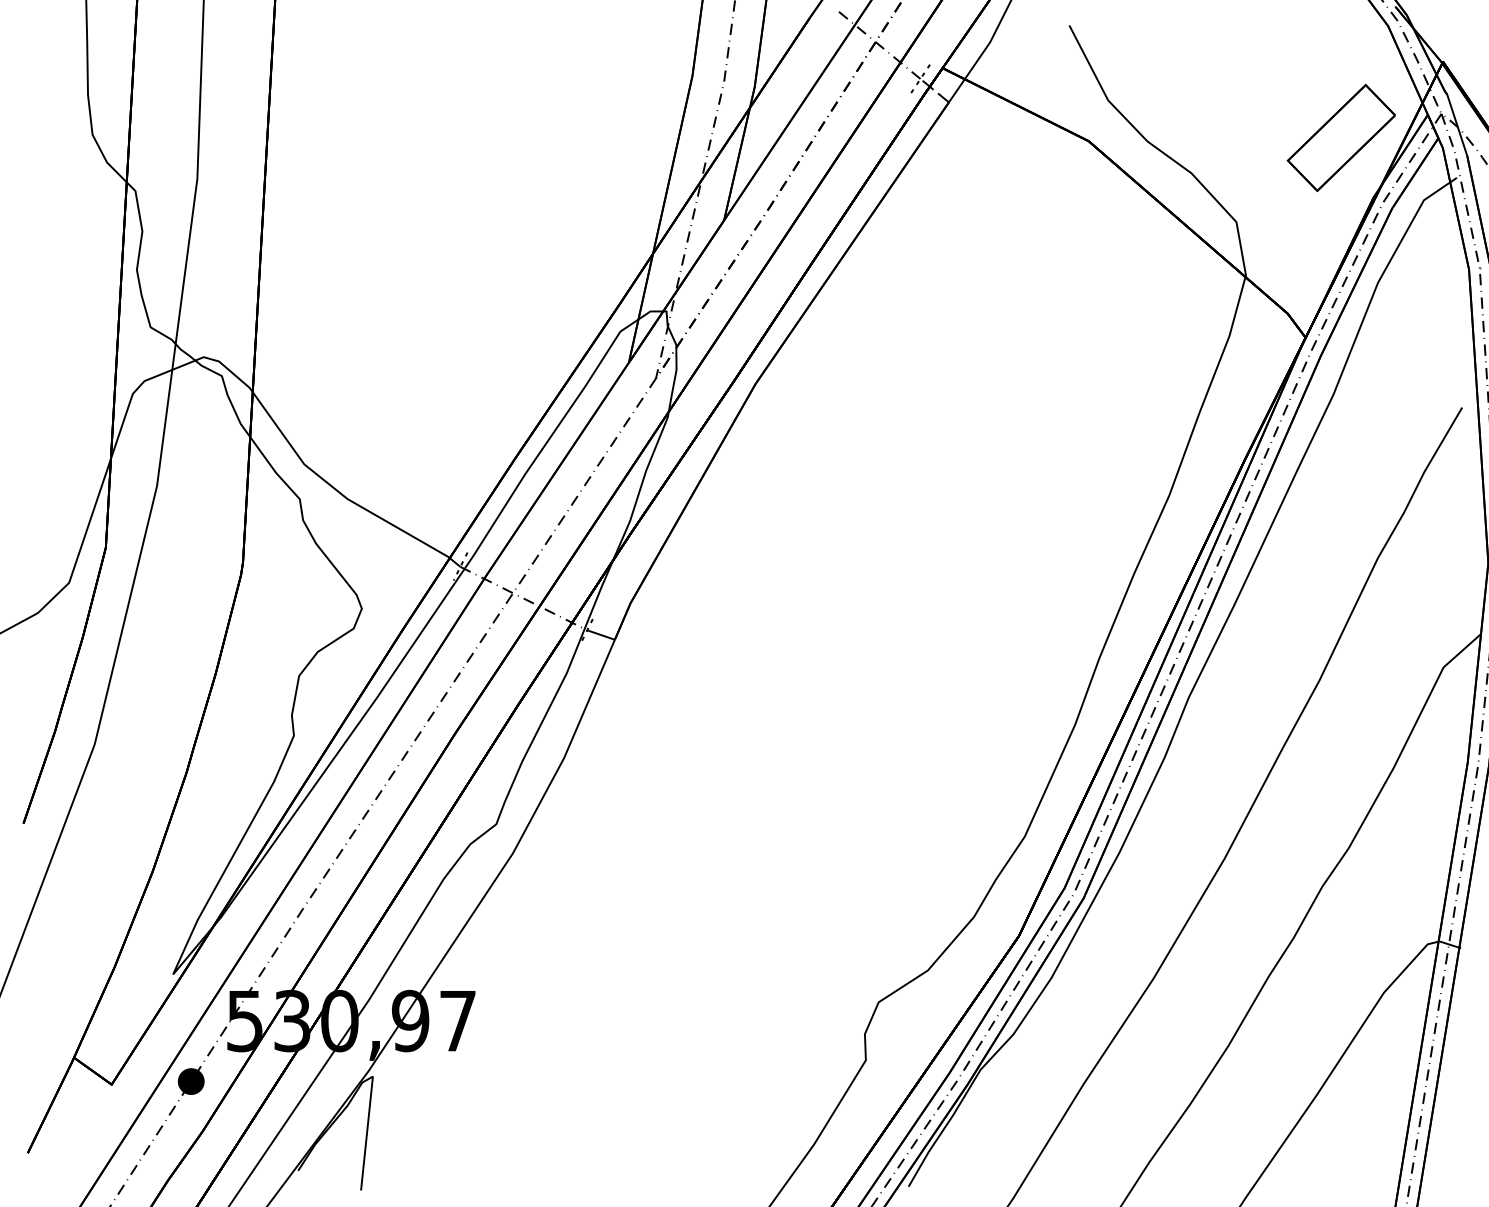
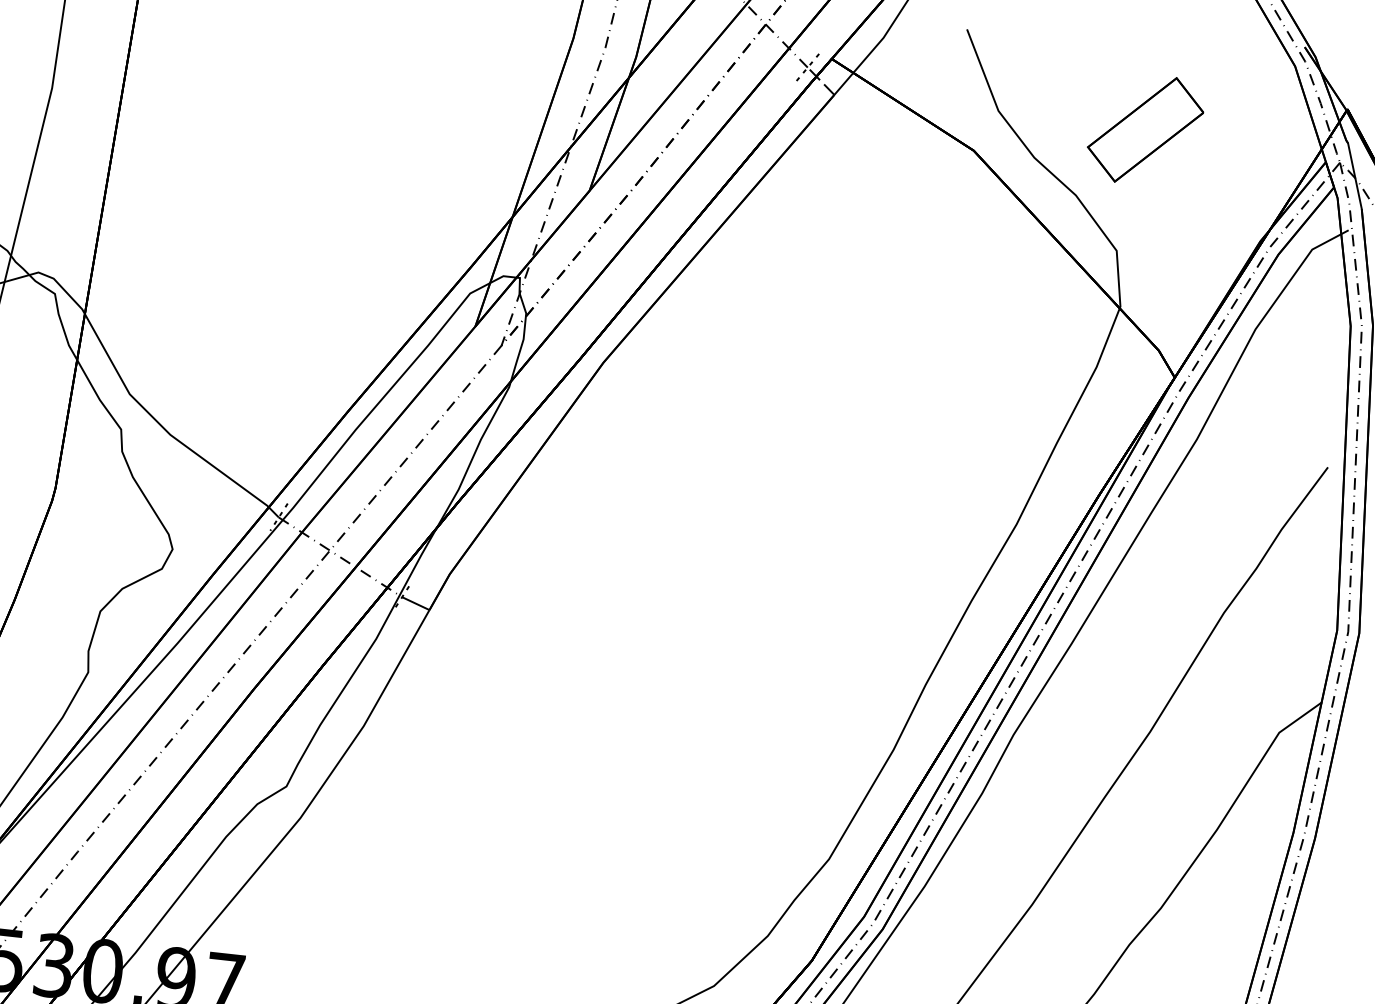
part: (1340, 137) -> (1144, 129), moved

